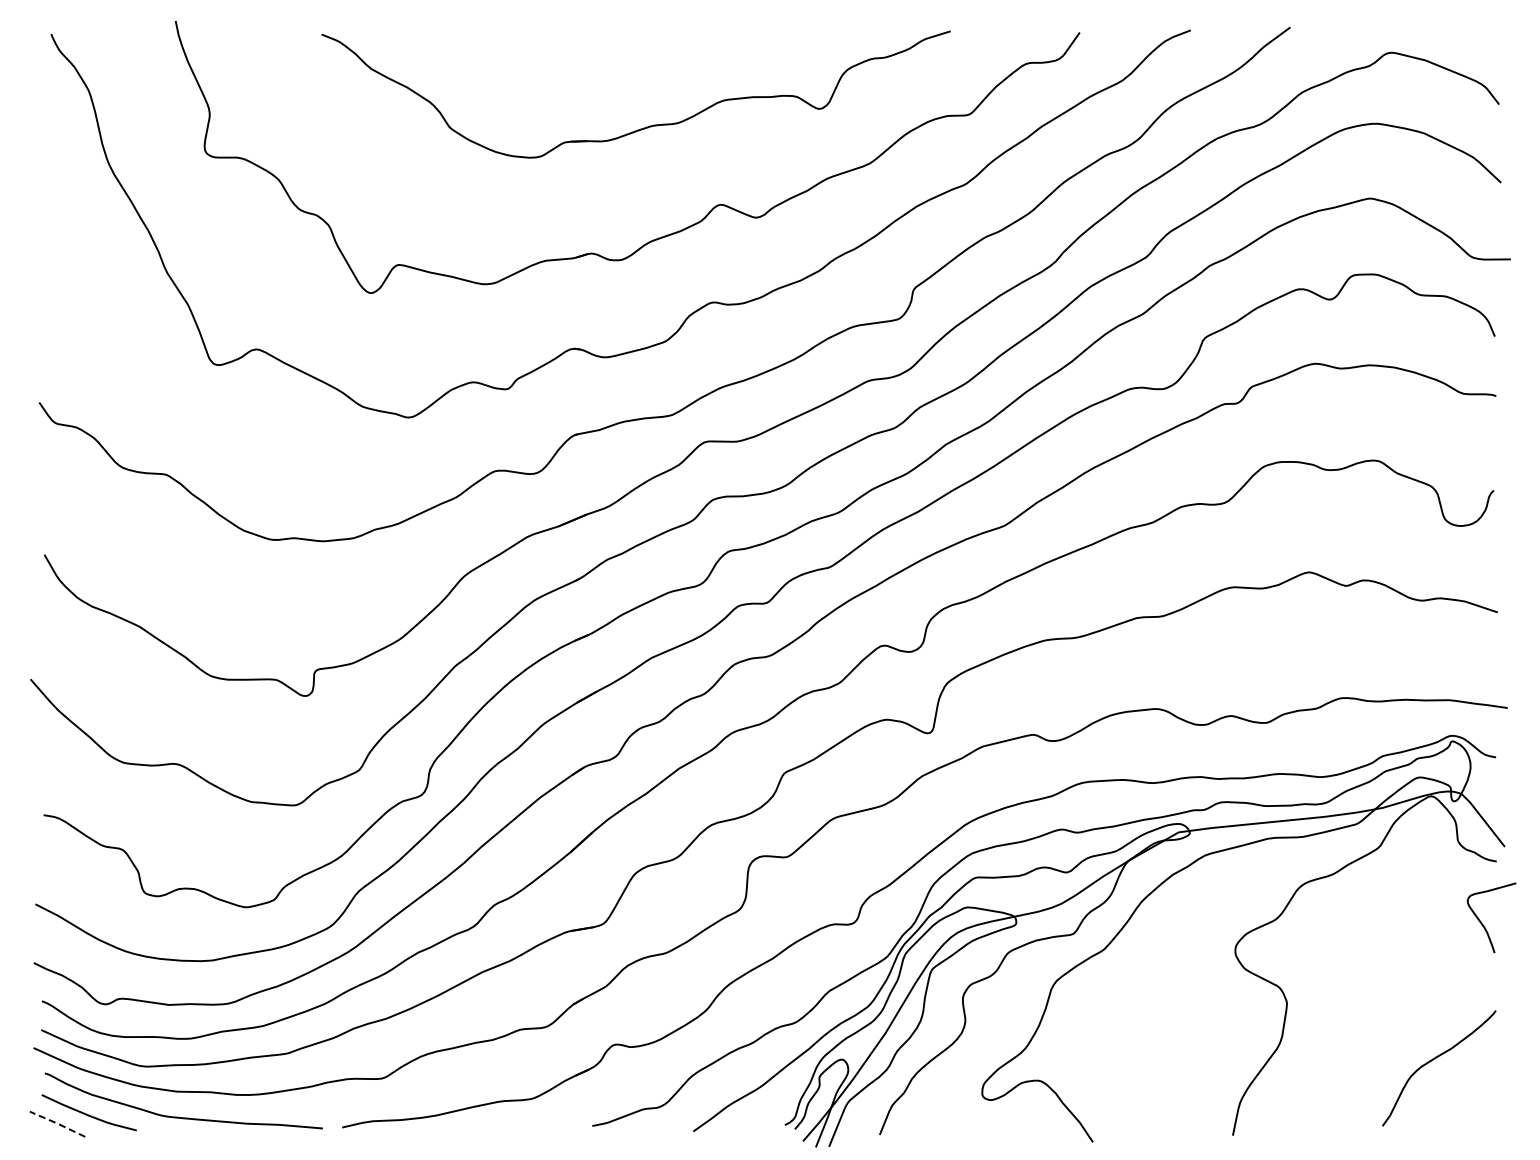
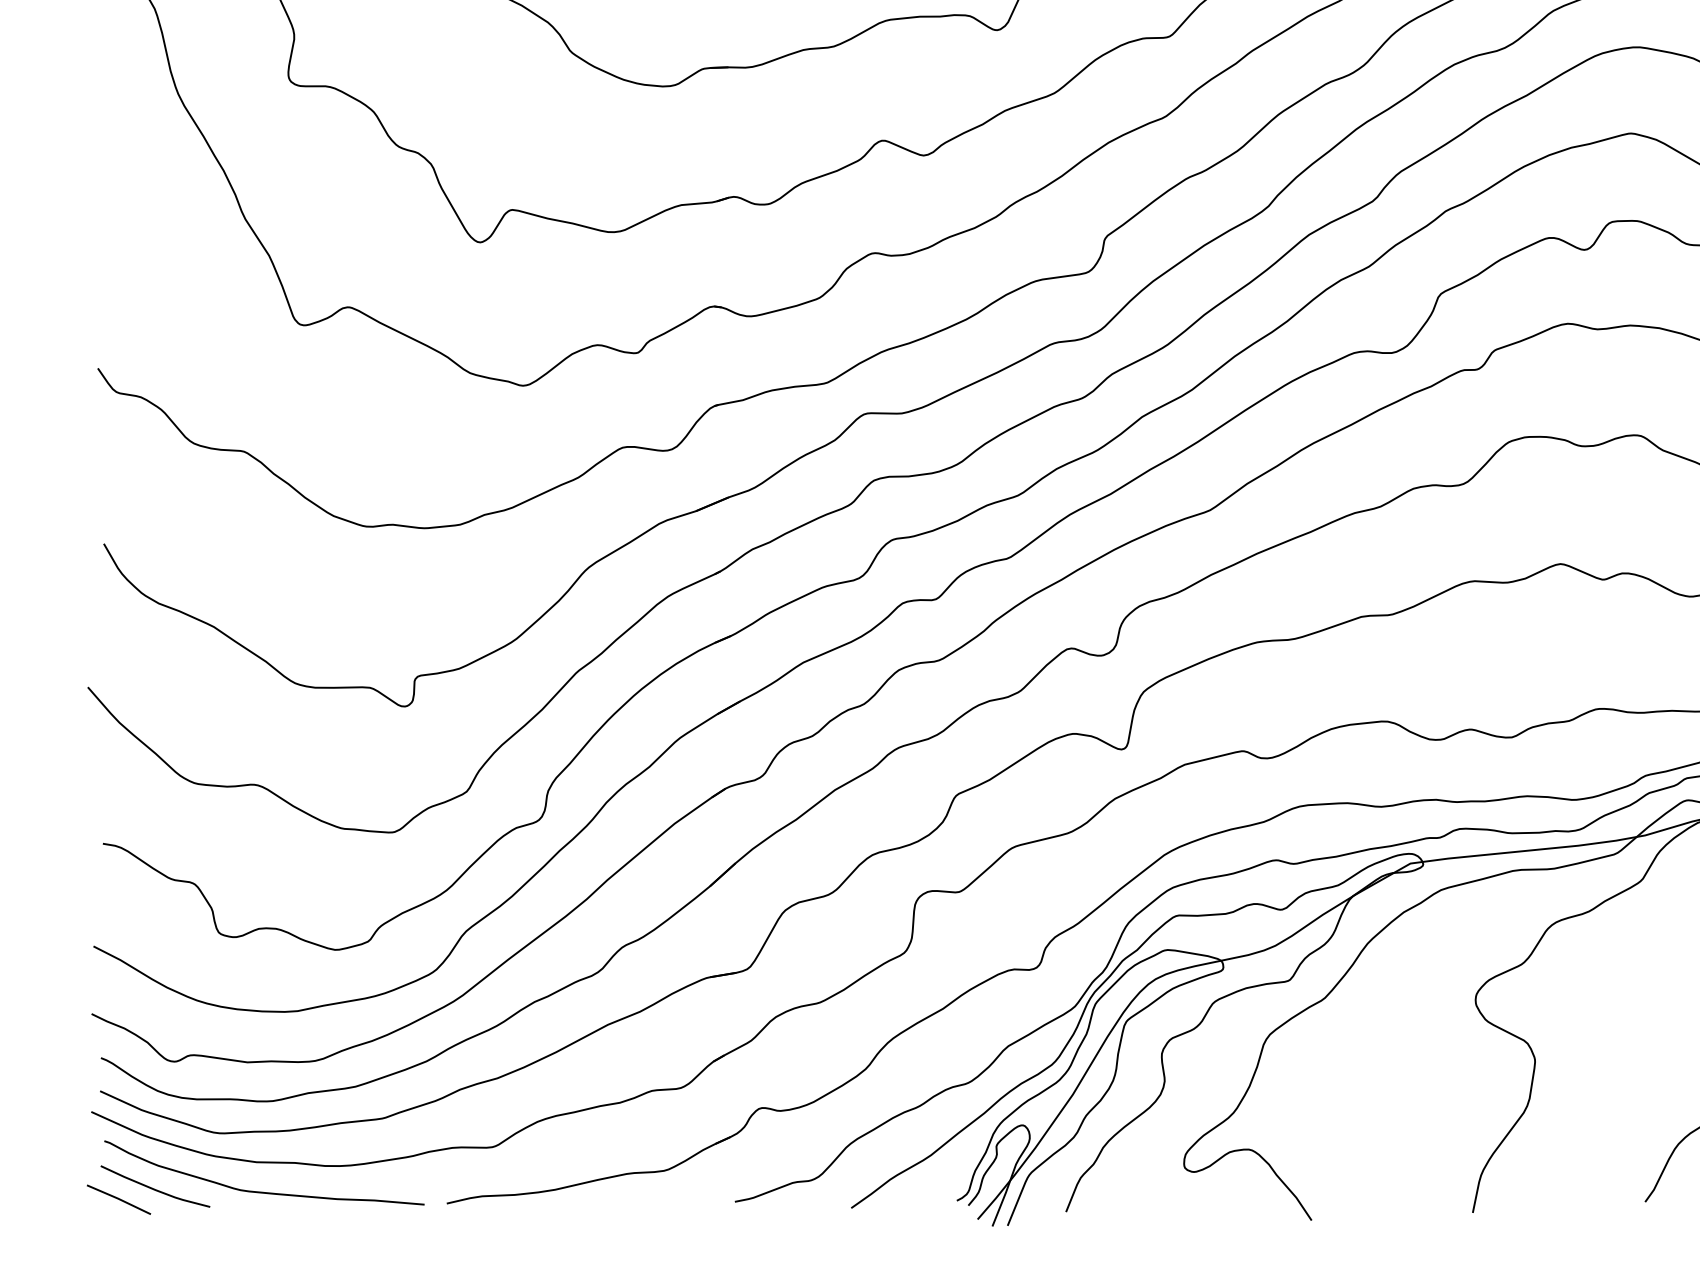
line: (56, 1123) -> (117, 1198), dashed -> solid

